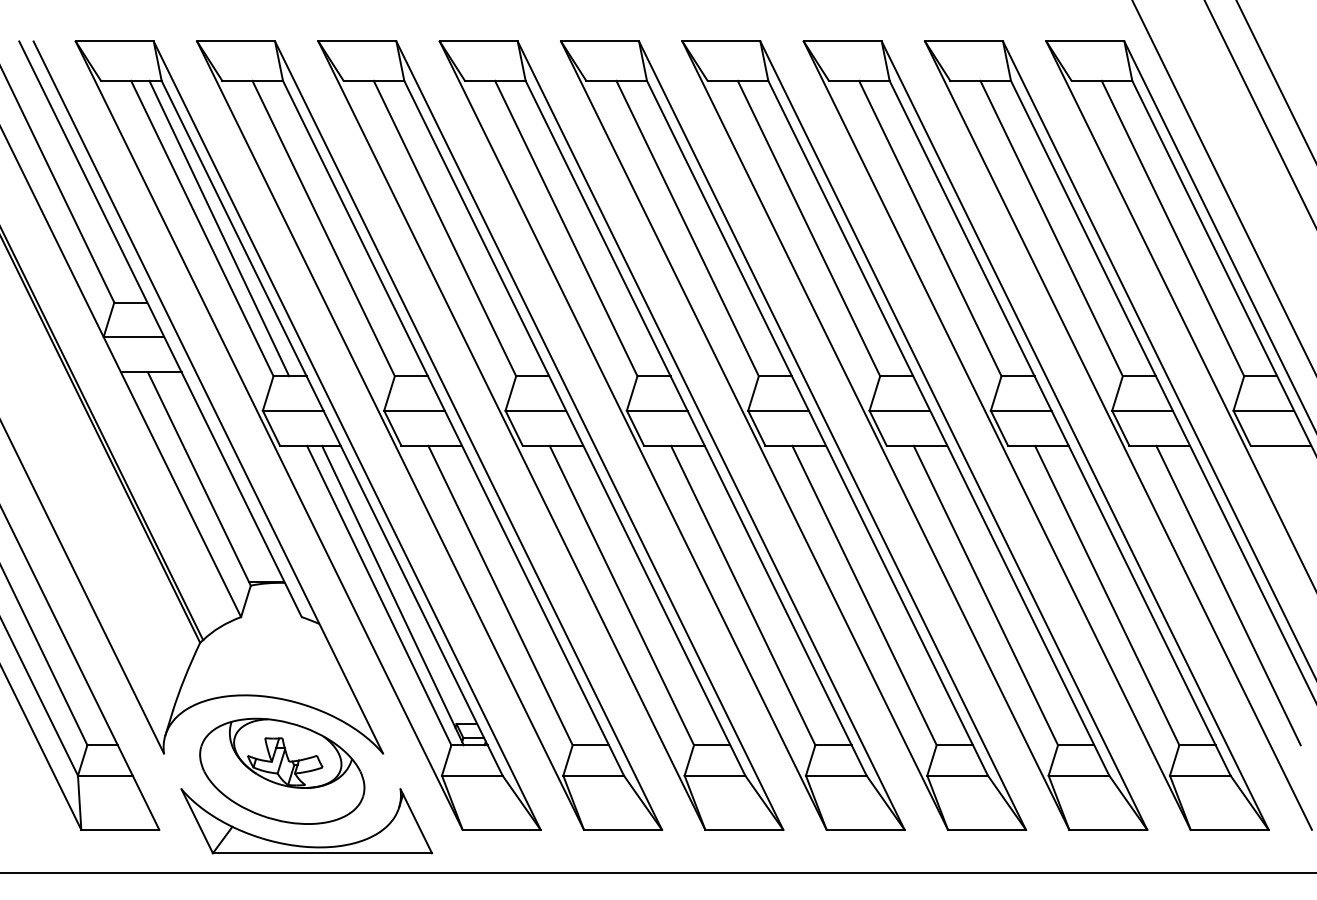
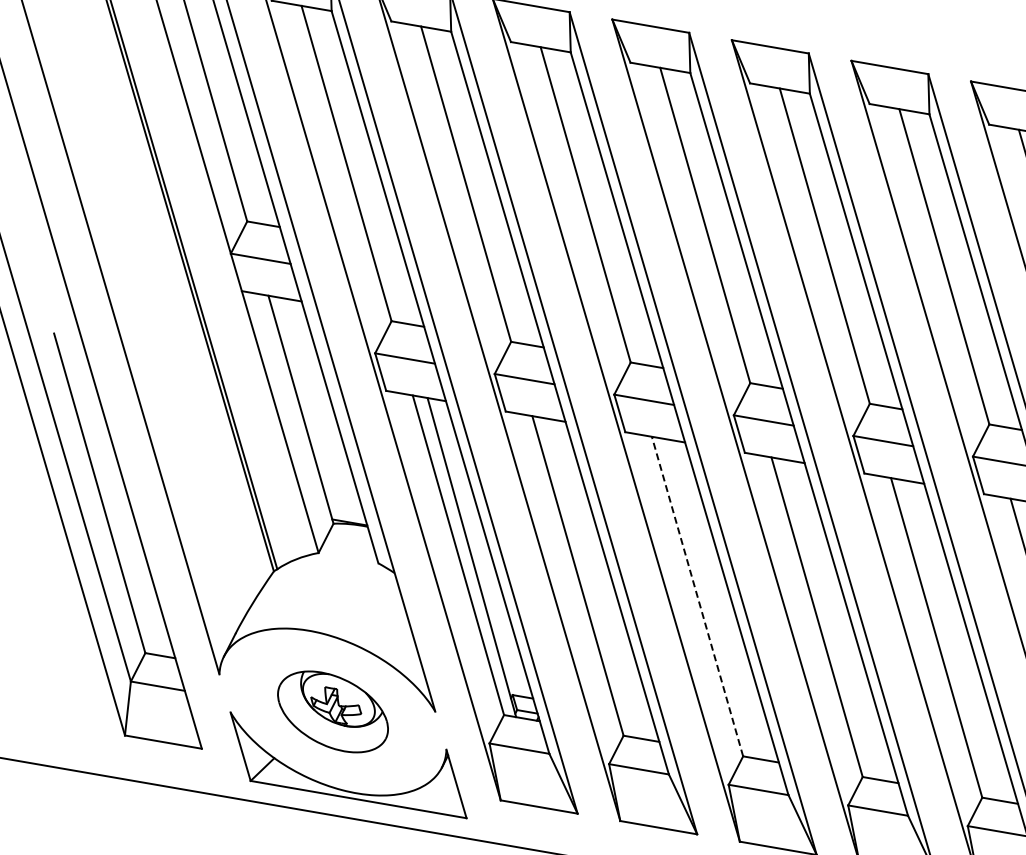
line: (219, 228) -> (363, 166), removed
line: (621, 595) -> (697, 596), solid -> dashed
part: (282, 770) -> (333, 711), size x0.7

